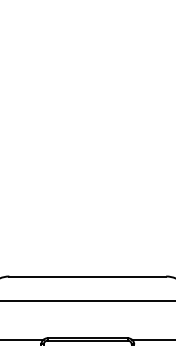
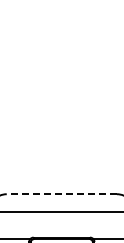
line: (87, 276) -> (61, 194), solid -> dashed

